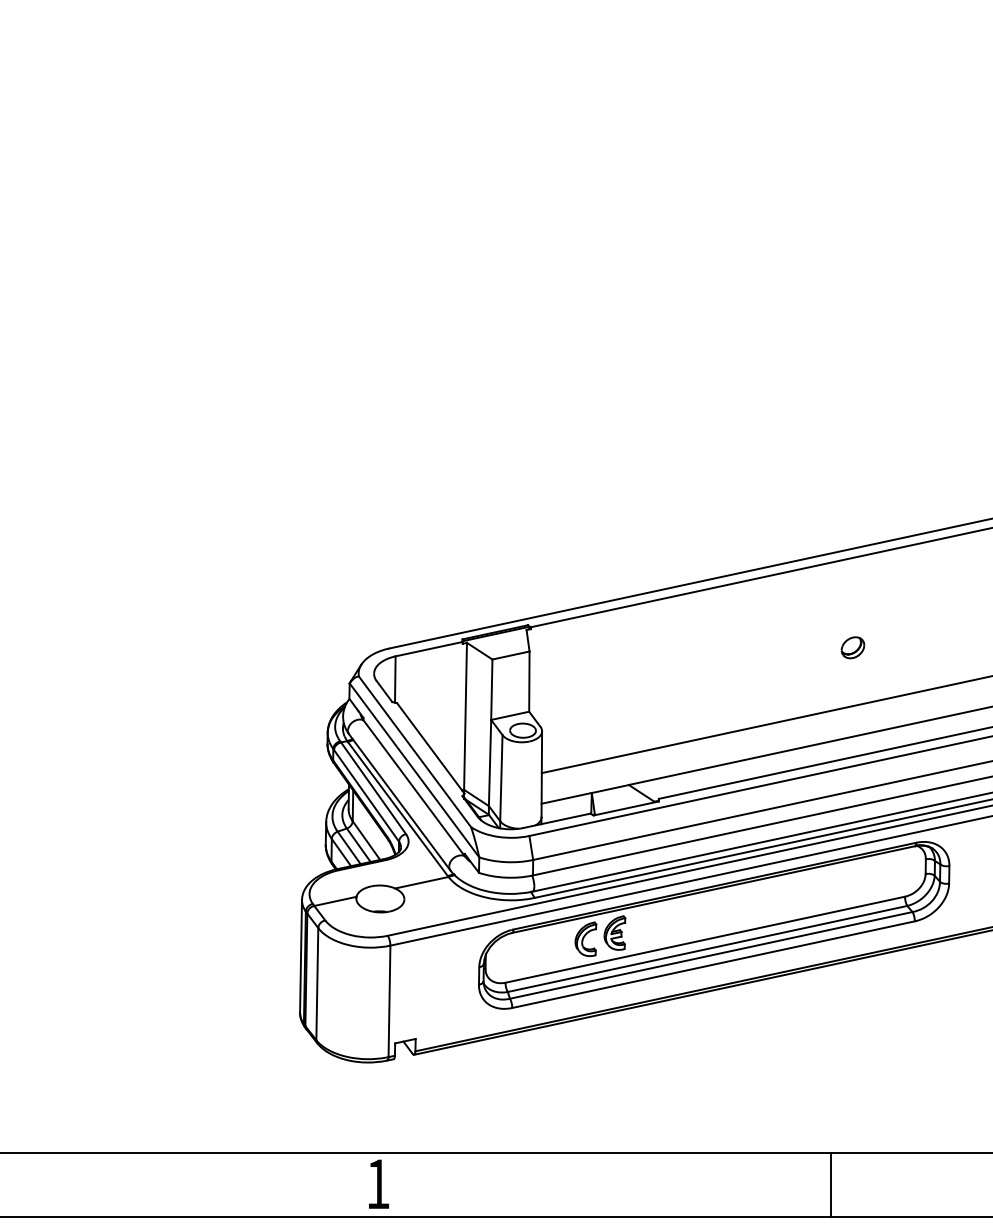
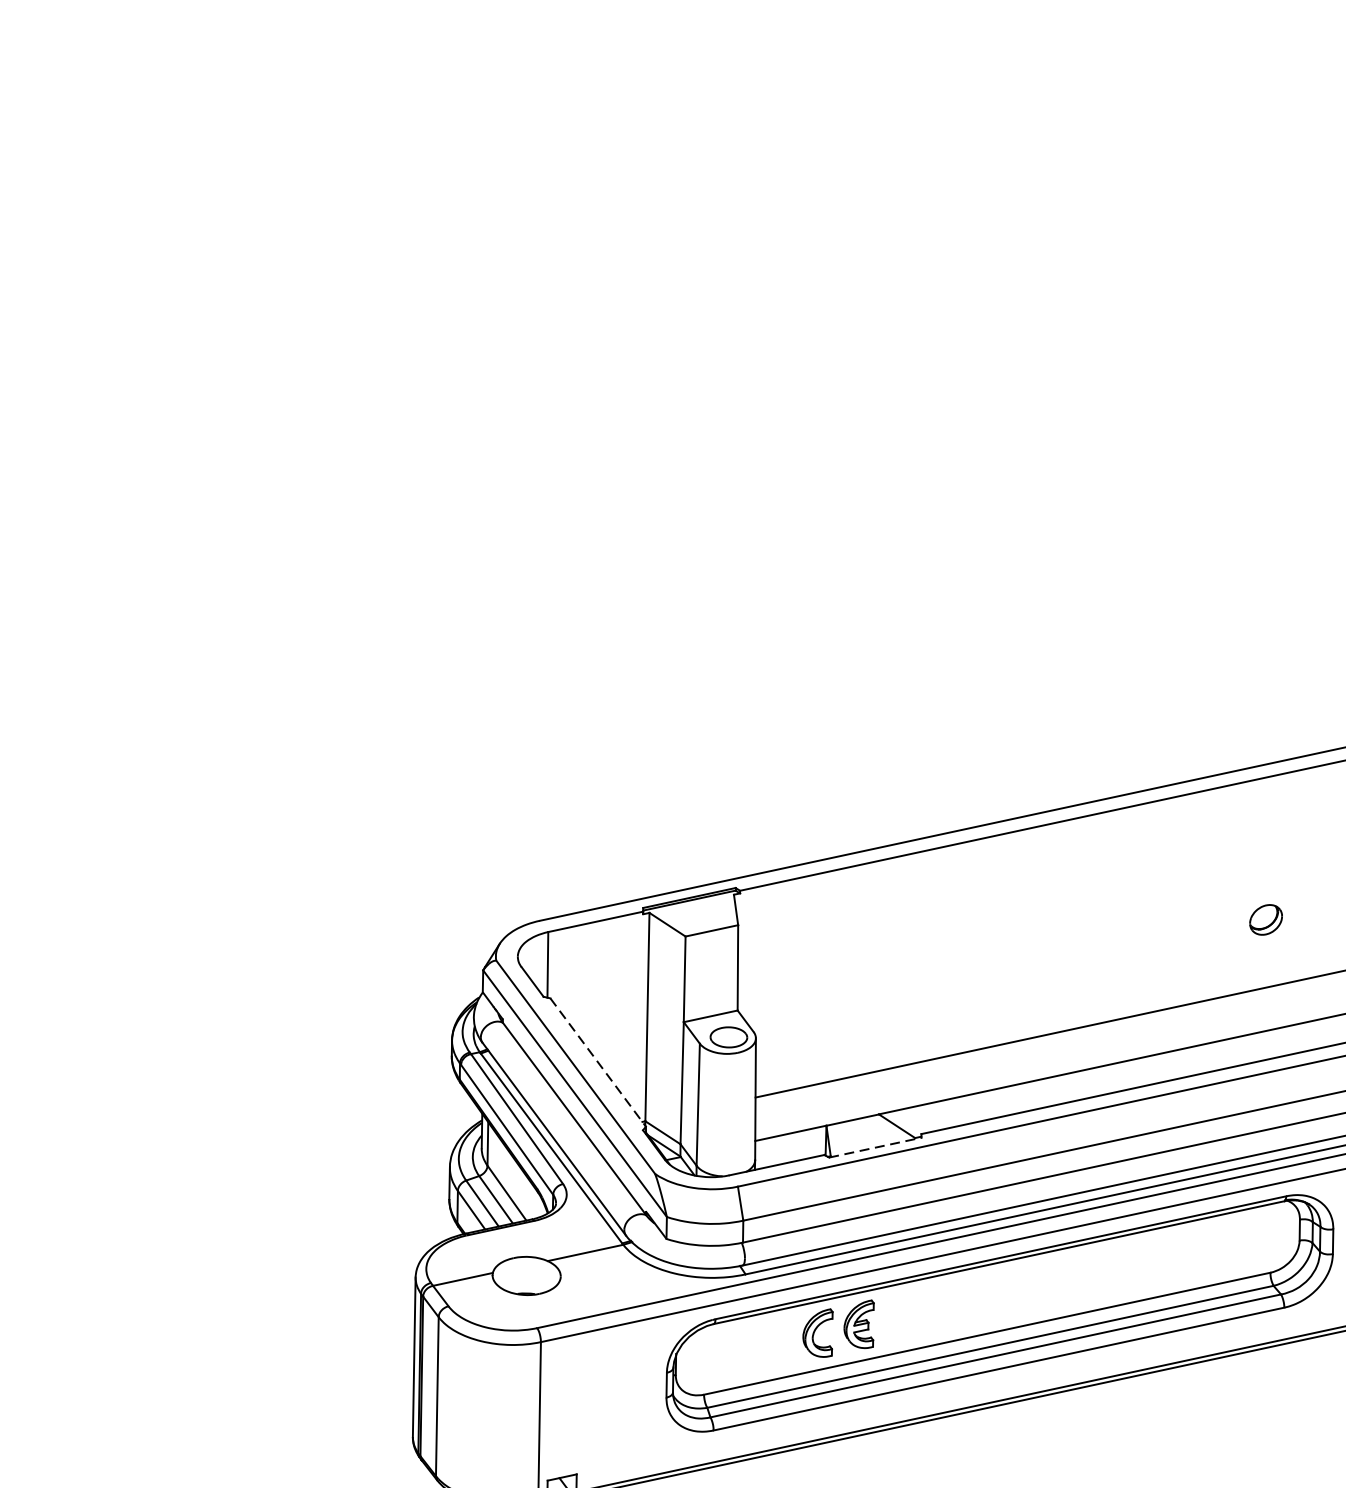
part: (852, 647) -> (1265, 919), moved
line: (431, 748) -> (599, 1062), solid -> dashed
line: (626, 808) -> (875, 1147), solid -> dashed

